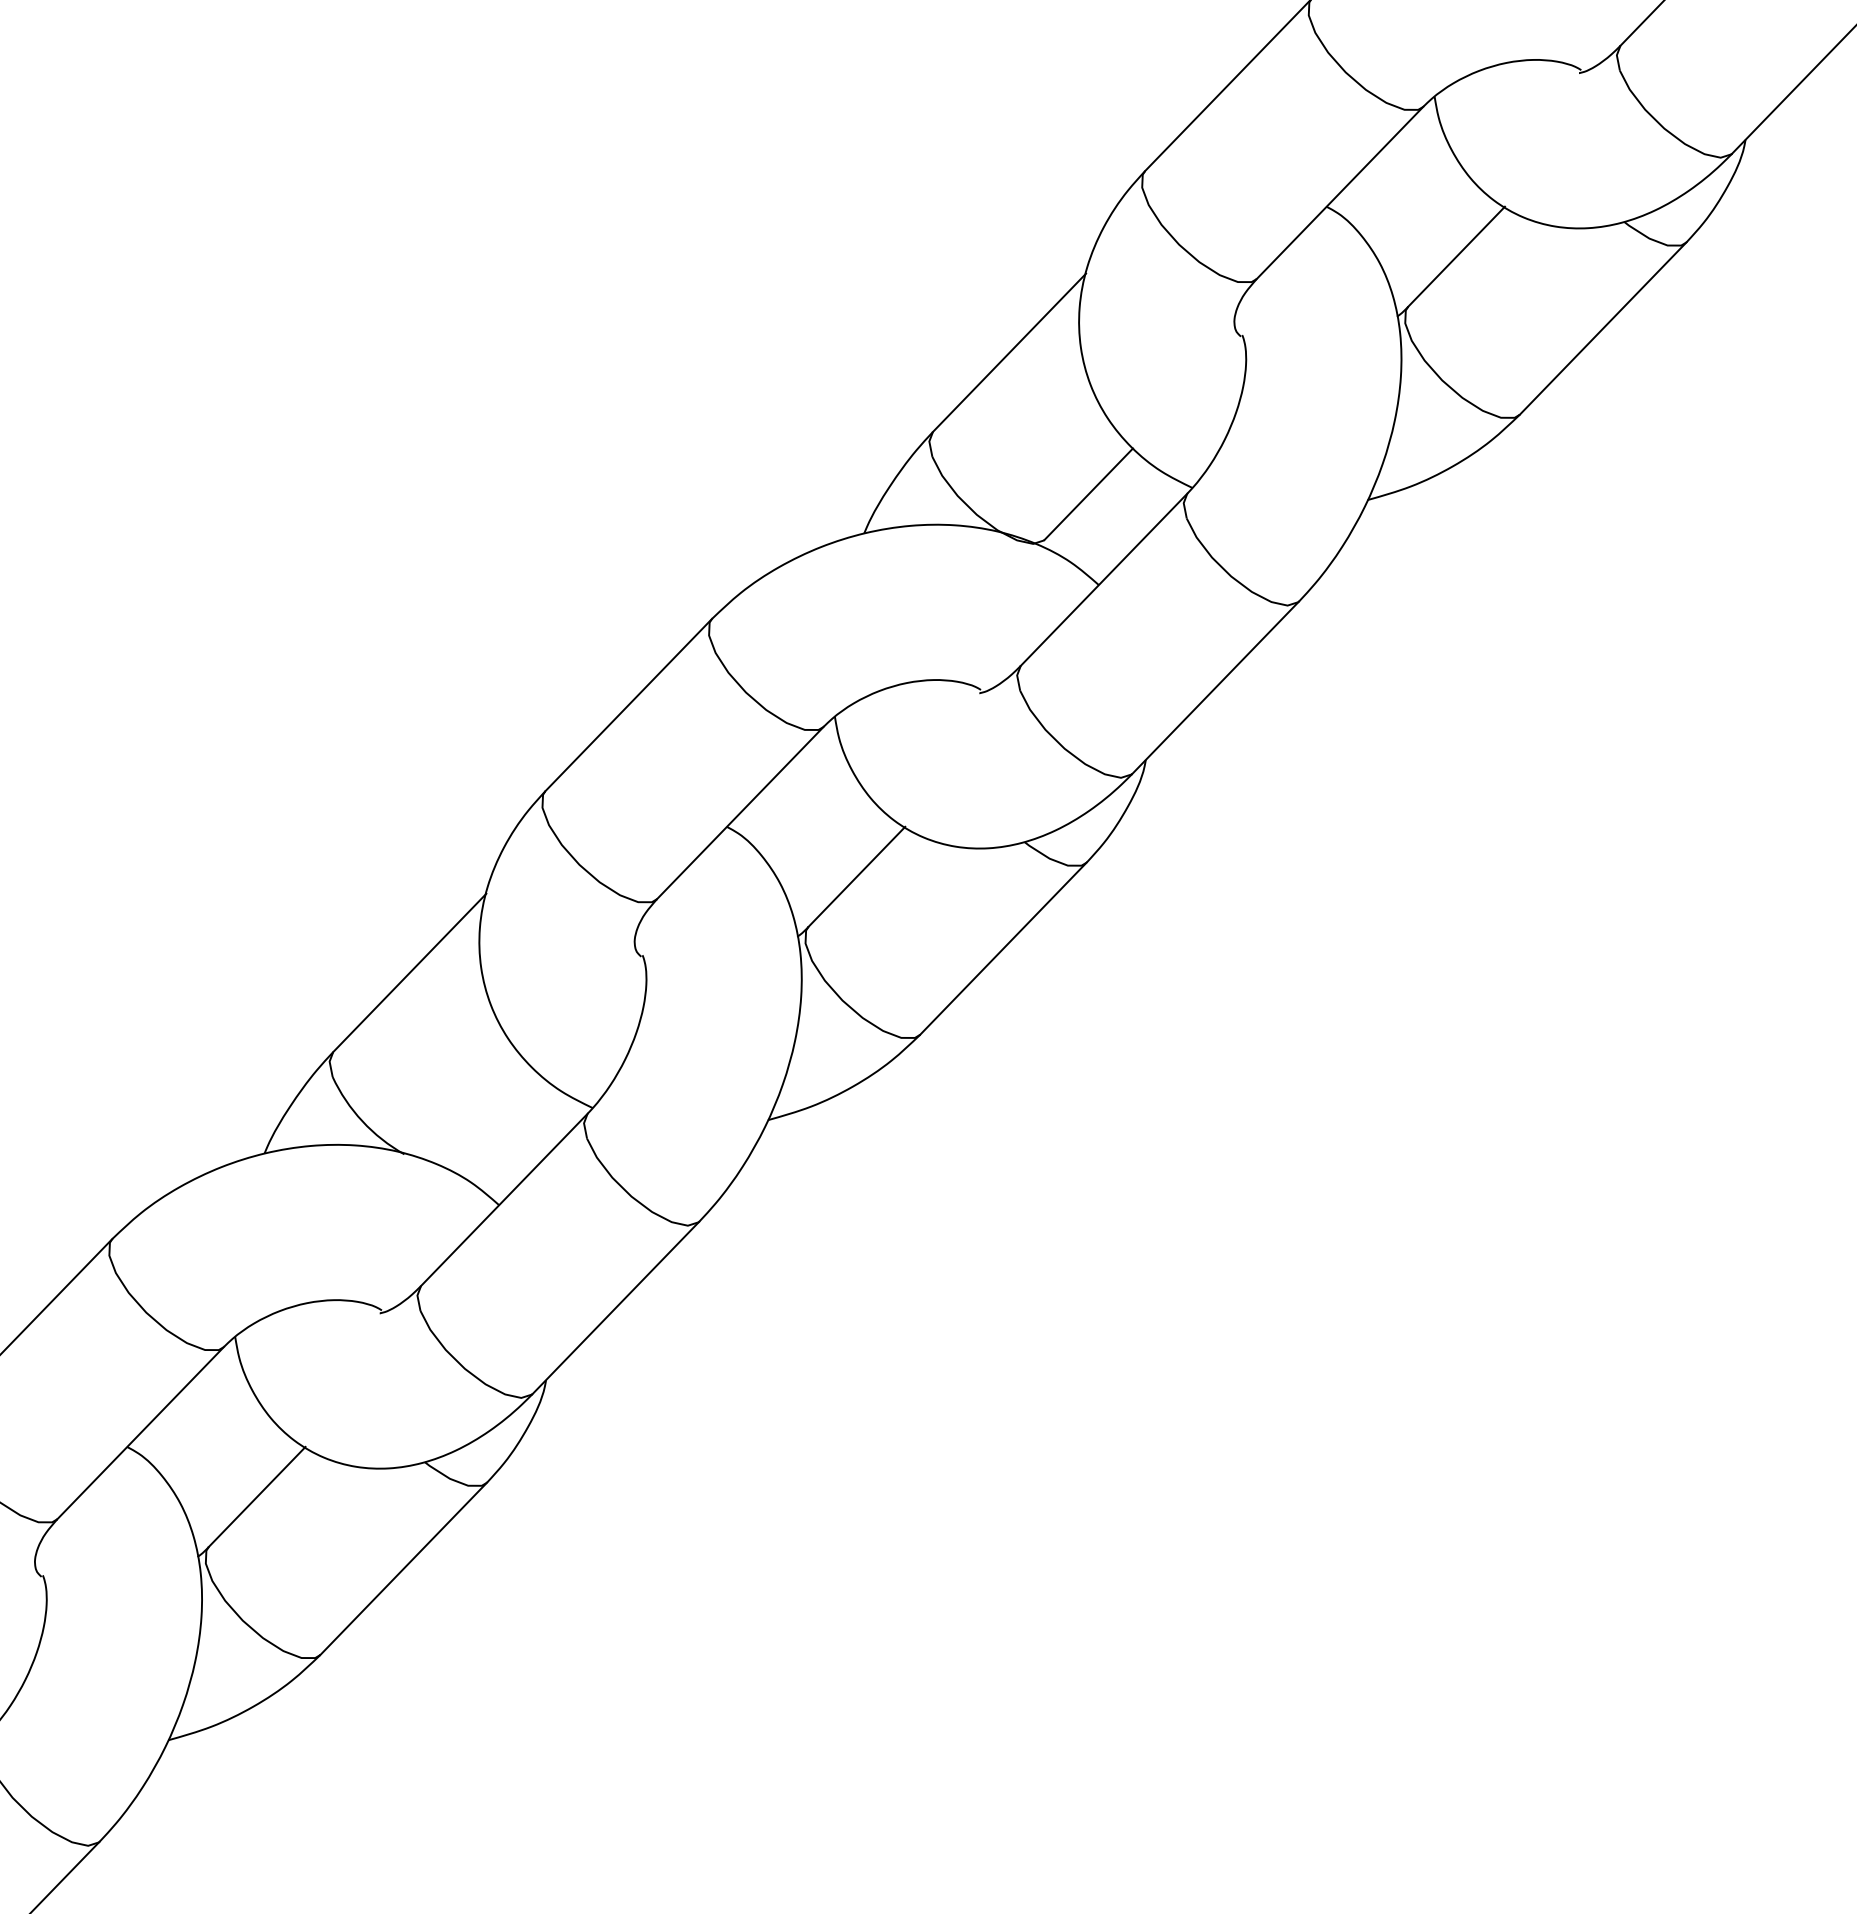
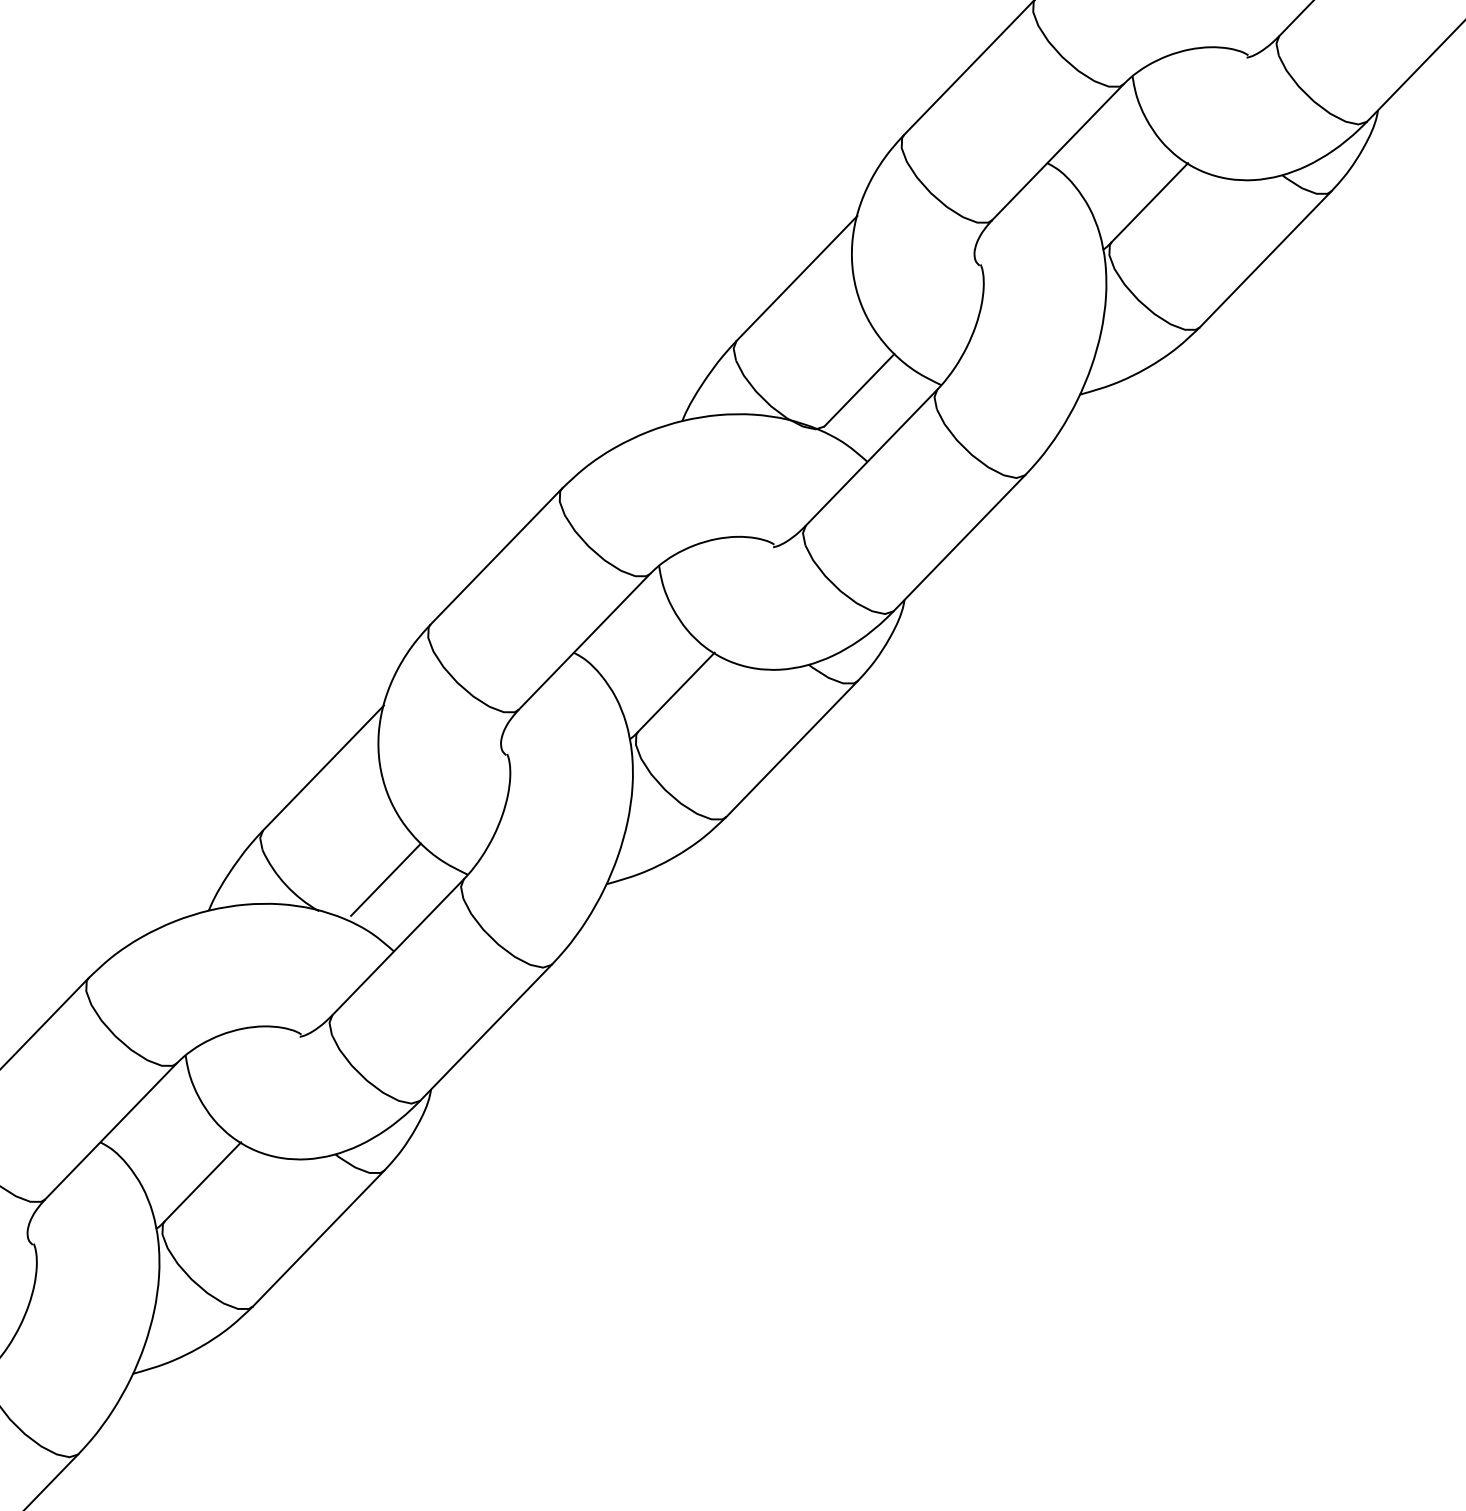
line: (488, 1114) -> (385, 879), added

